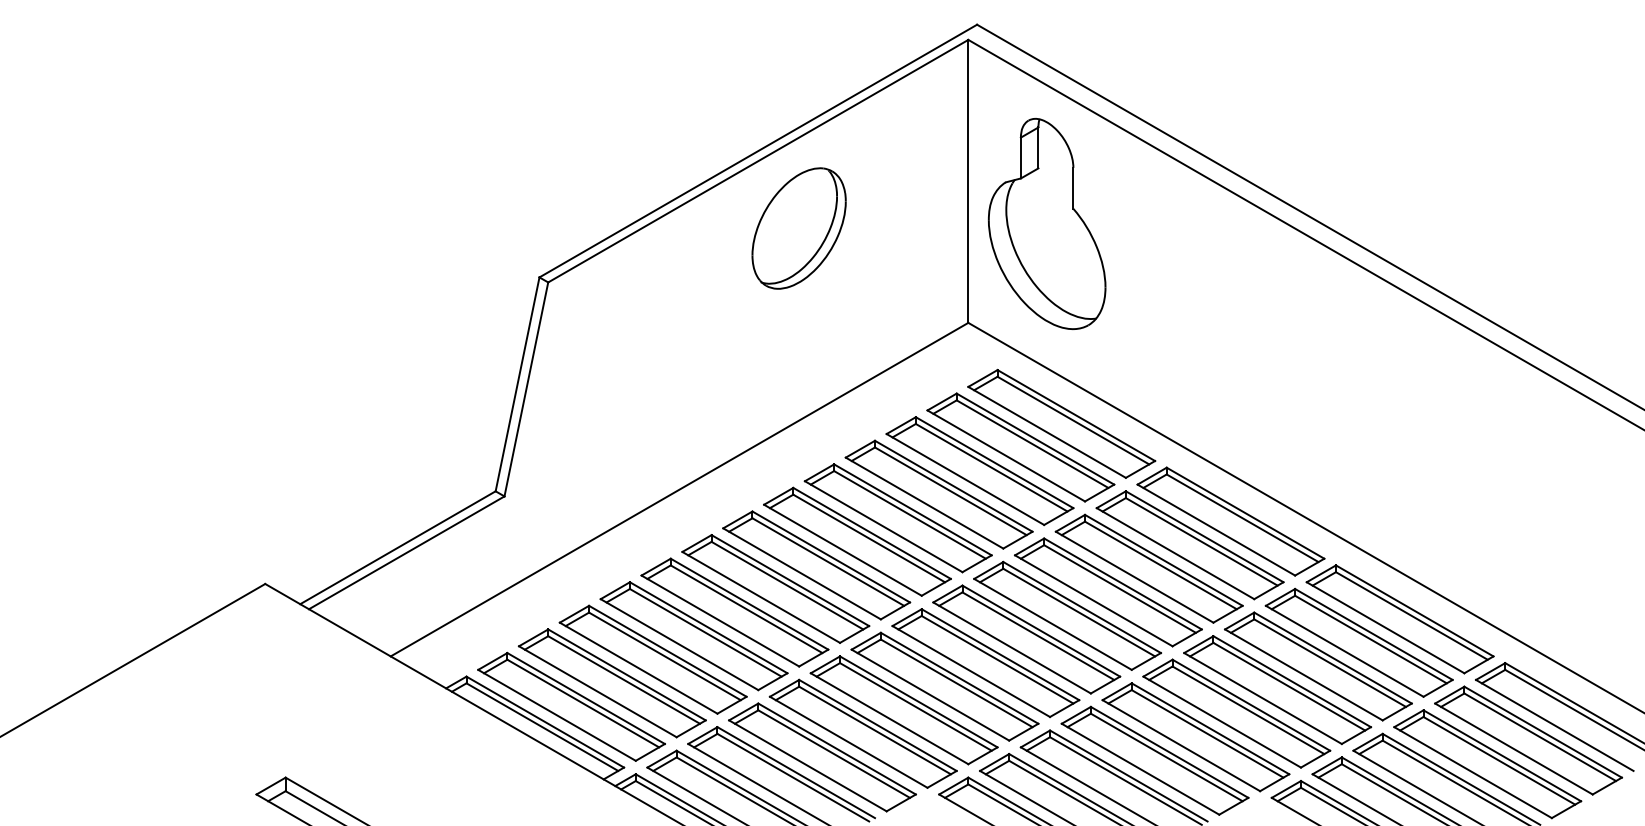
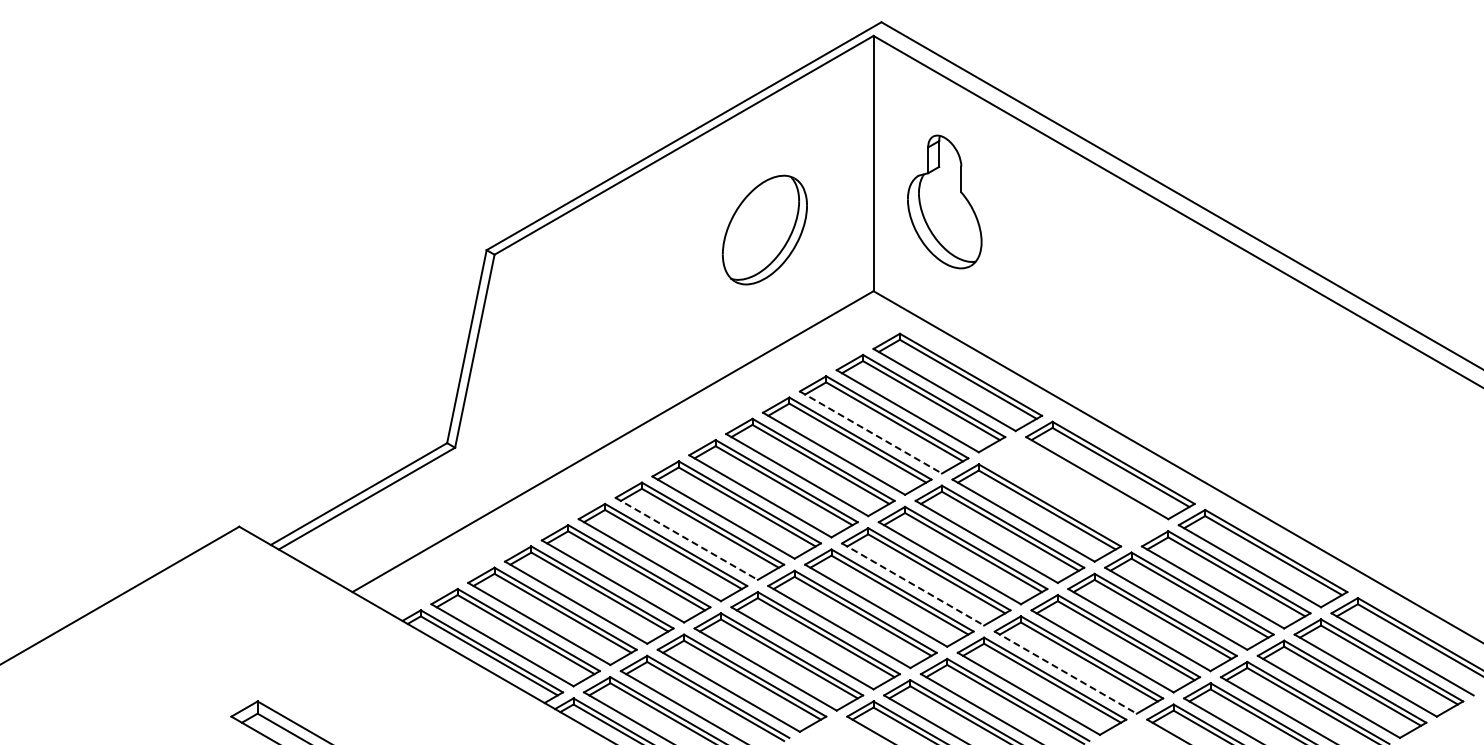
part: (1046, 223) -> (944, 201), size x0.7
part: (798, 227) -> (764, 229), moved
line: (966, 479) -> (871, 432), solid -> dashed
part: (1189, 544) -> (1073, 491), removed
line: (762, 598) -> (687, 539), solid -> dashed
line: (1012, 648) -> (913, 584), solid -> dashed
line: (1182, 745) -> (1066, 672), solid -> dashed

